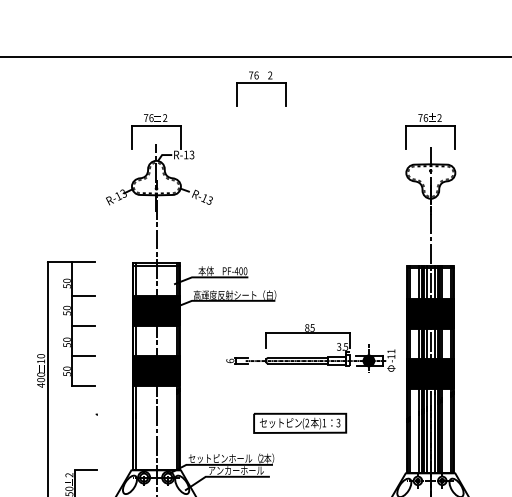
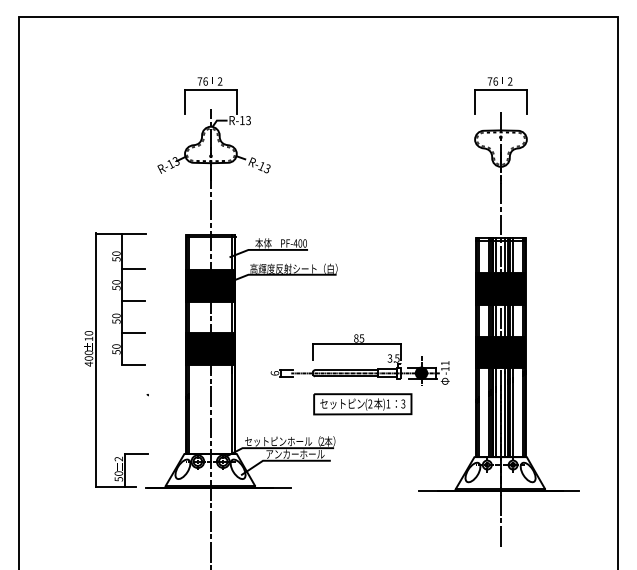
part: (261, 88) -> (321, 50), removed
part: (310, 357) -> (359, 369), moved

